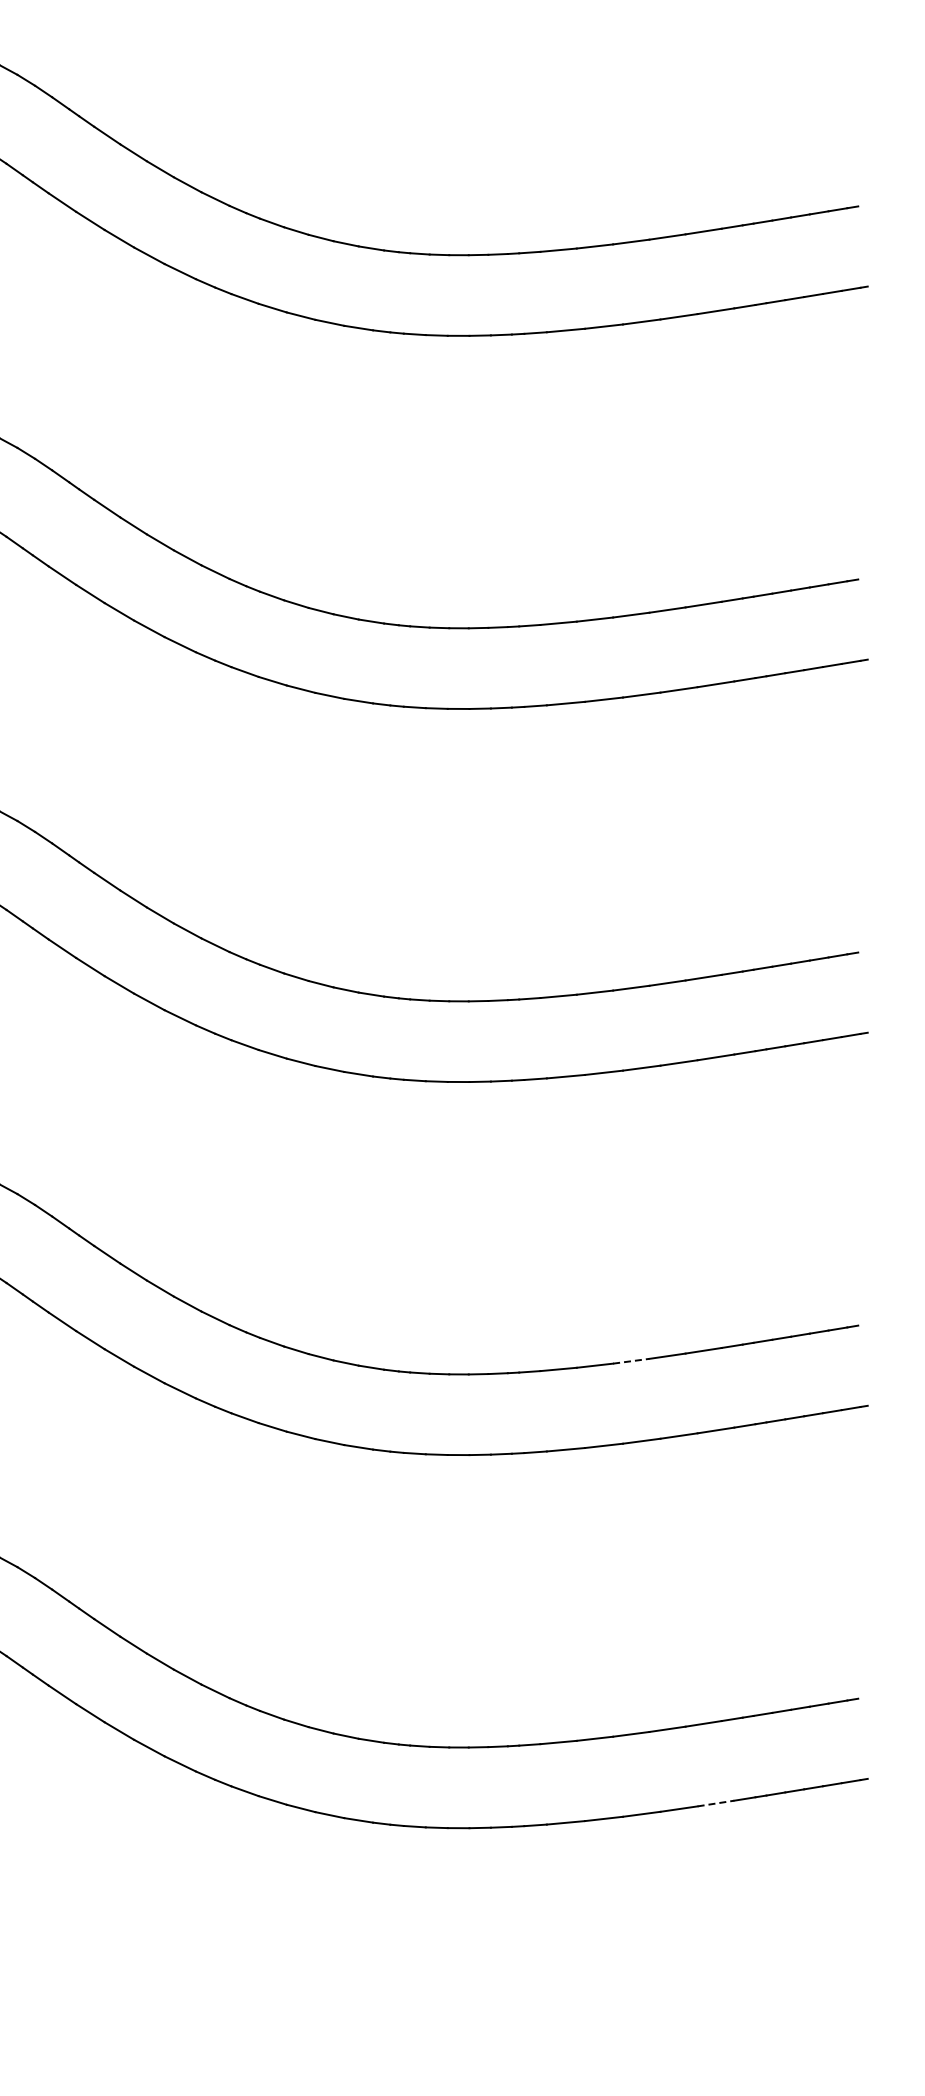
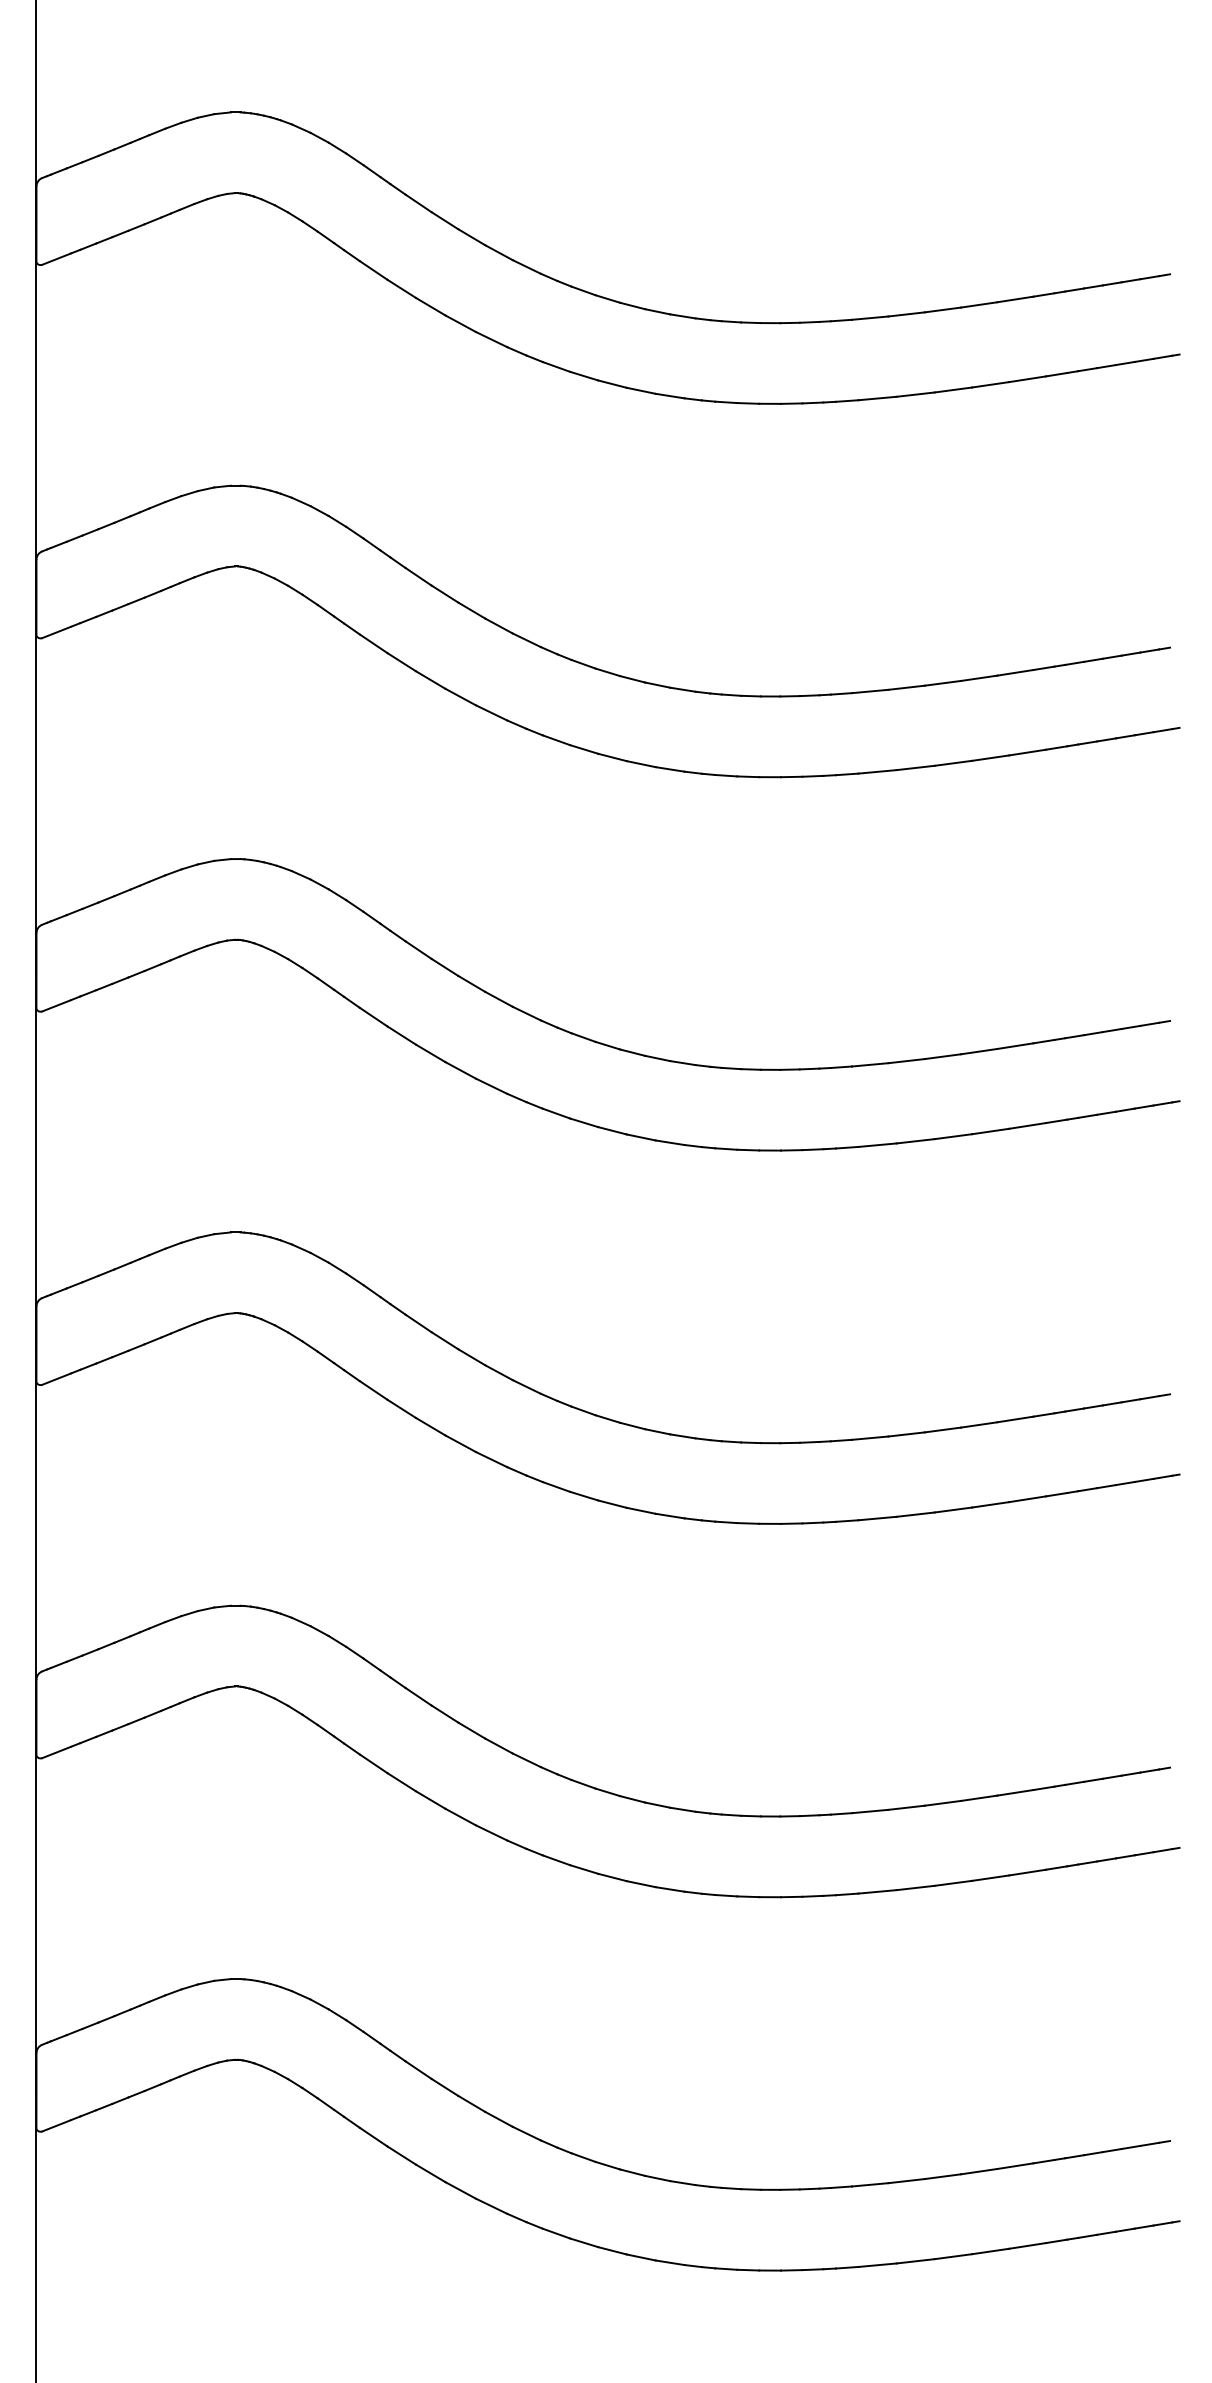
line: (631, 1361) -> (943, 1803), dashed -> solid
line: (715, 1803) -> (1027, 2245), dashed -> solid

